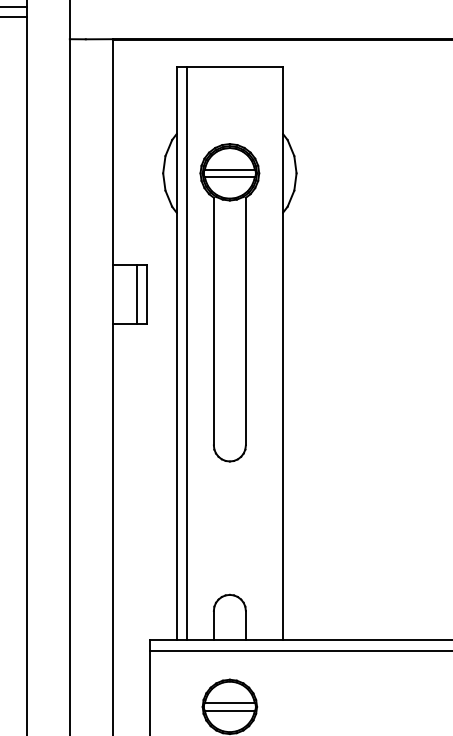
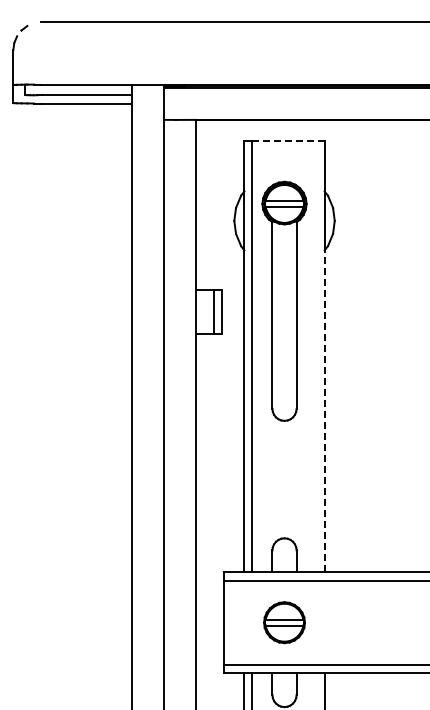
line: (236, 66) -> (289, 140), solid -> dashed
part: (229, 301) -> (284, 300), moved
line: (282, 425) -> (324, 410), solid -> dashed

